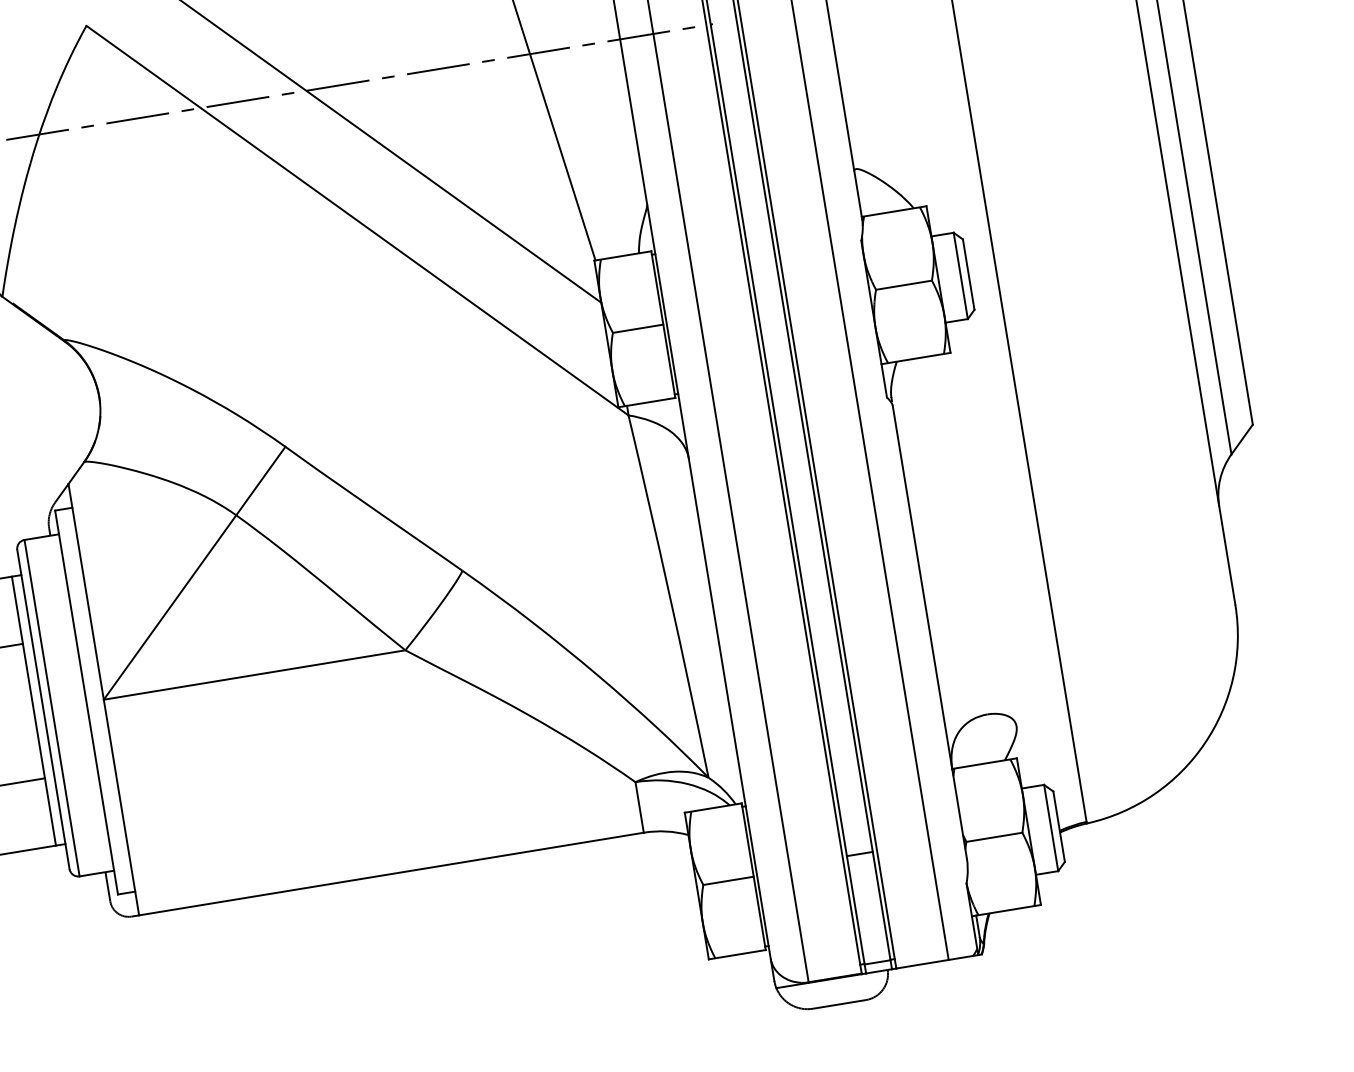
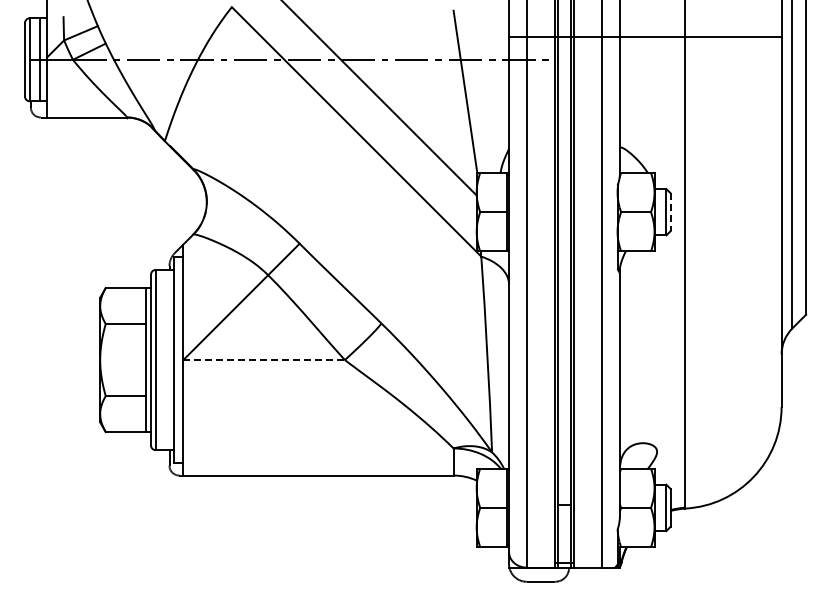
line: (968, 275) -> (670, 212), solid -> dashed
line: (255, 675) -> (264, 360), solid -> dashed

